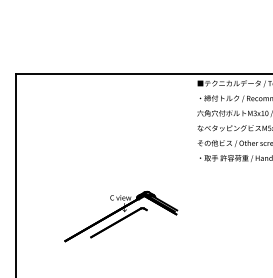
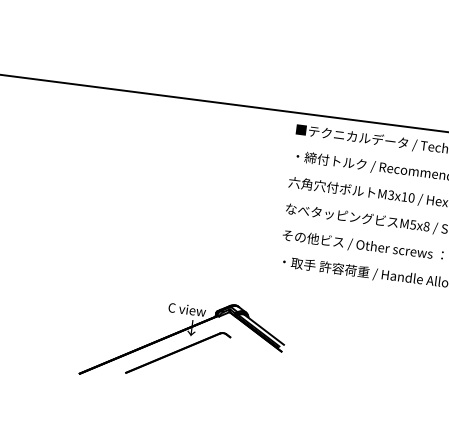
part: (121, 216) -> (184, 342), moved

